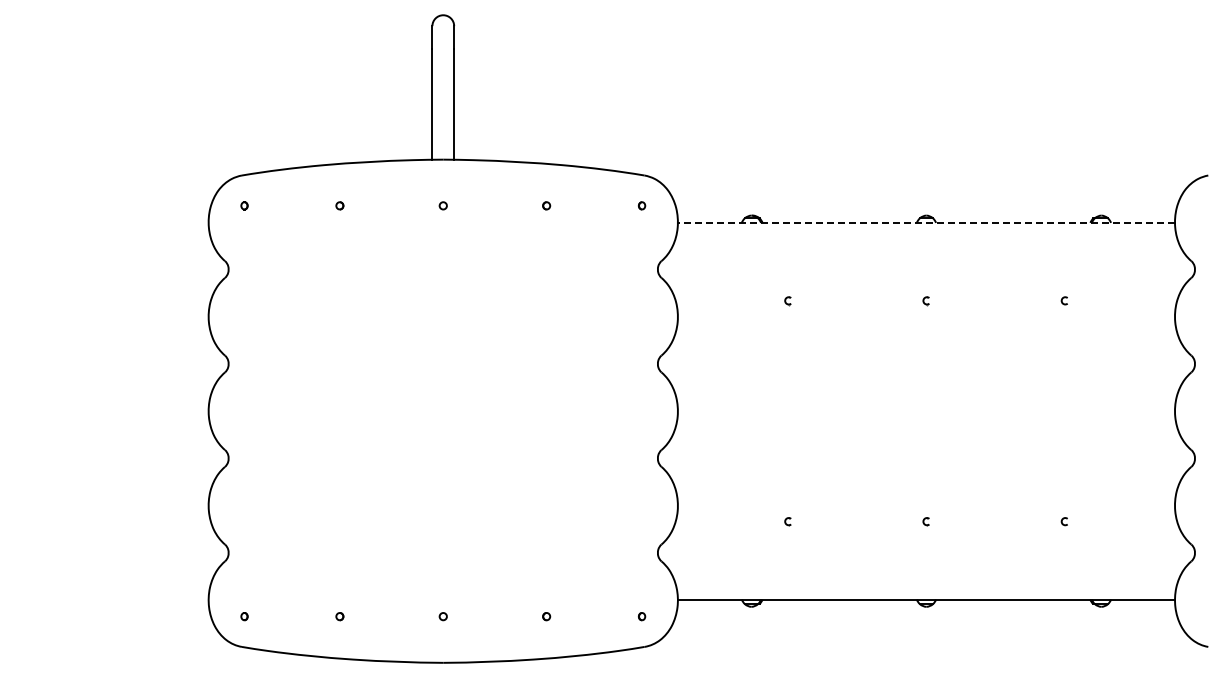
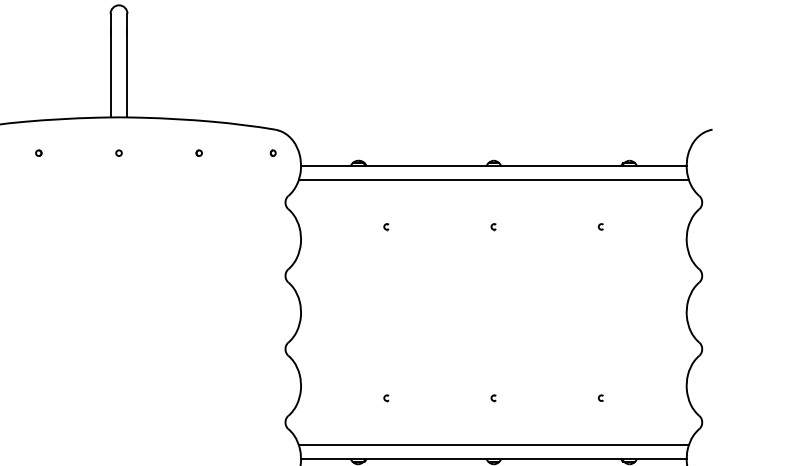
line: (926, 222) -> (493, 166), dashed -> solid
line: (926, 240) -> (493, 180), added
line: (926, 582) -> (493, 445), added

